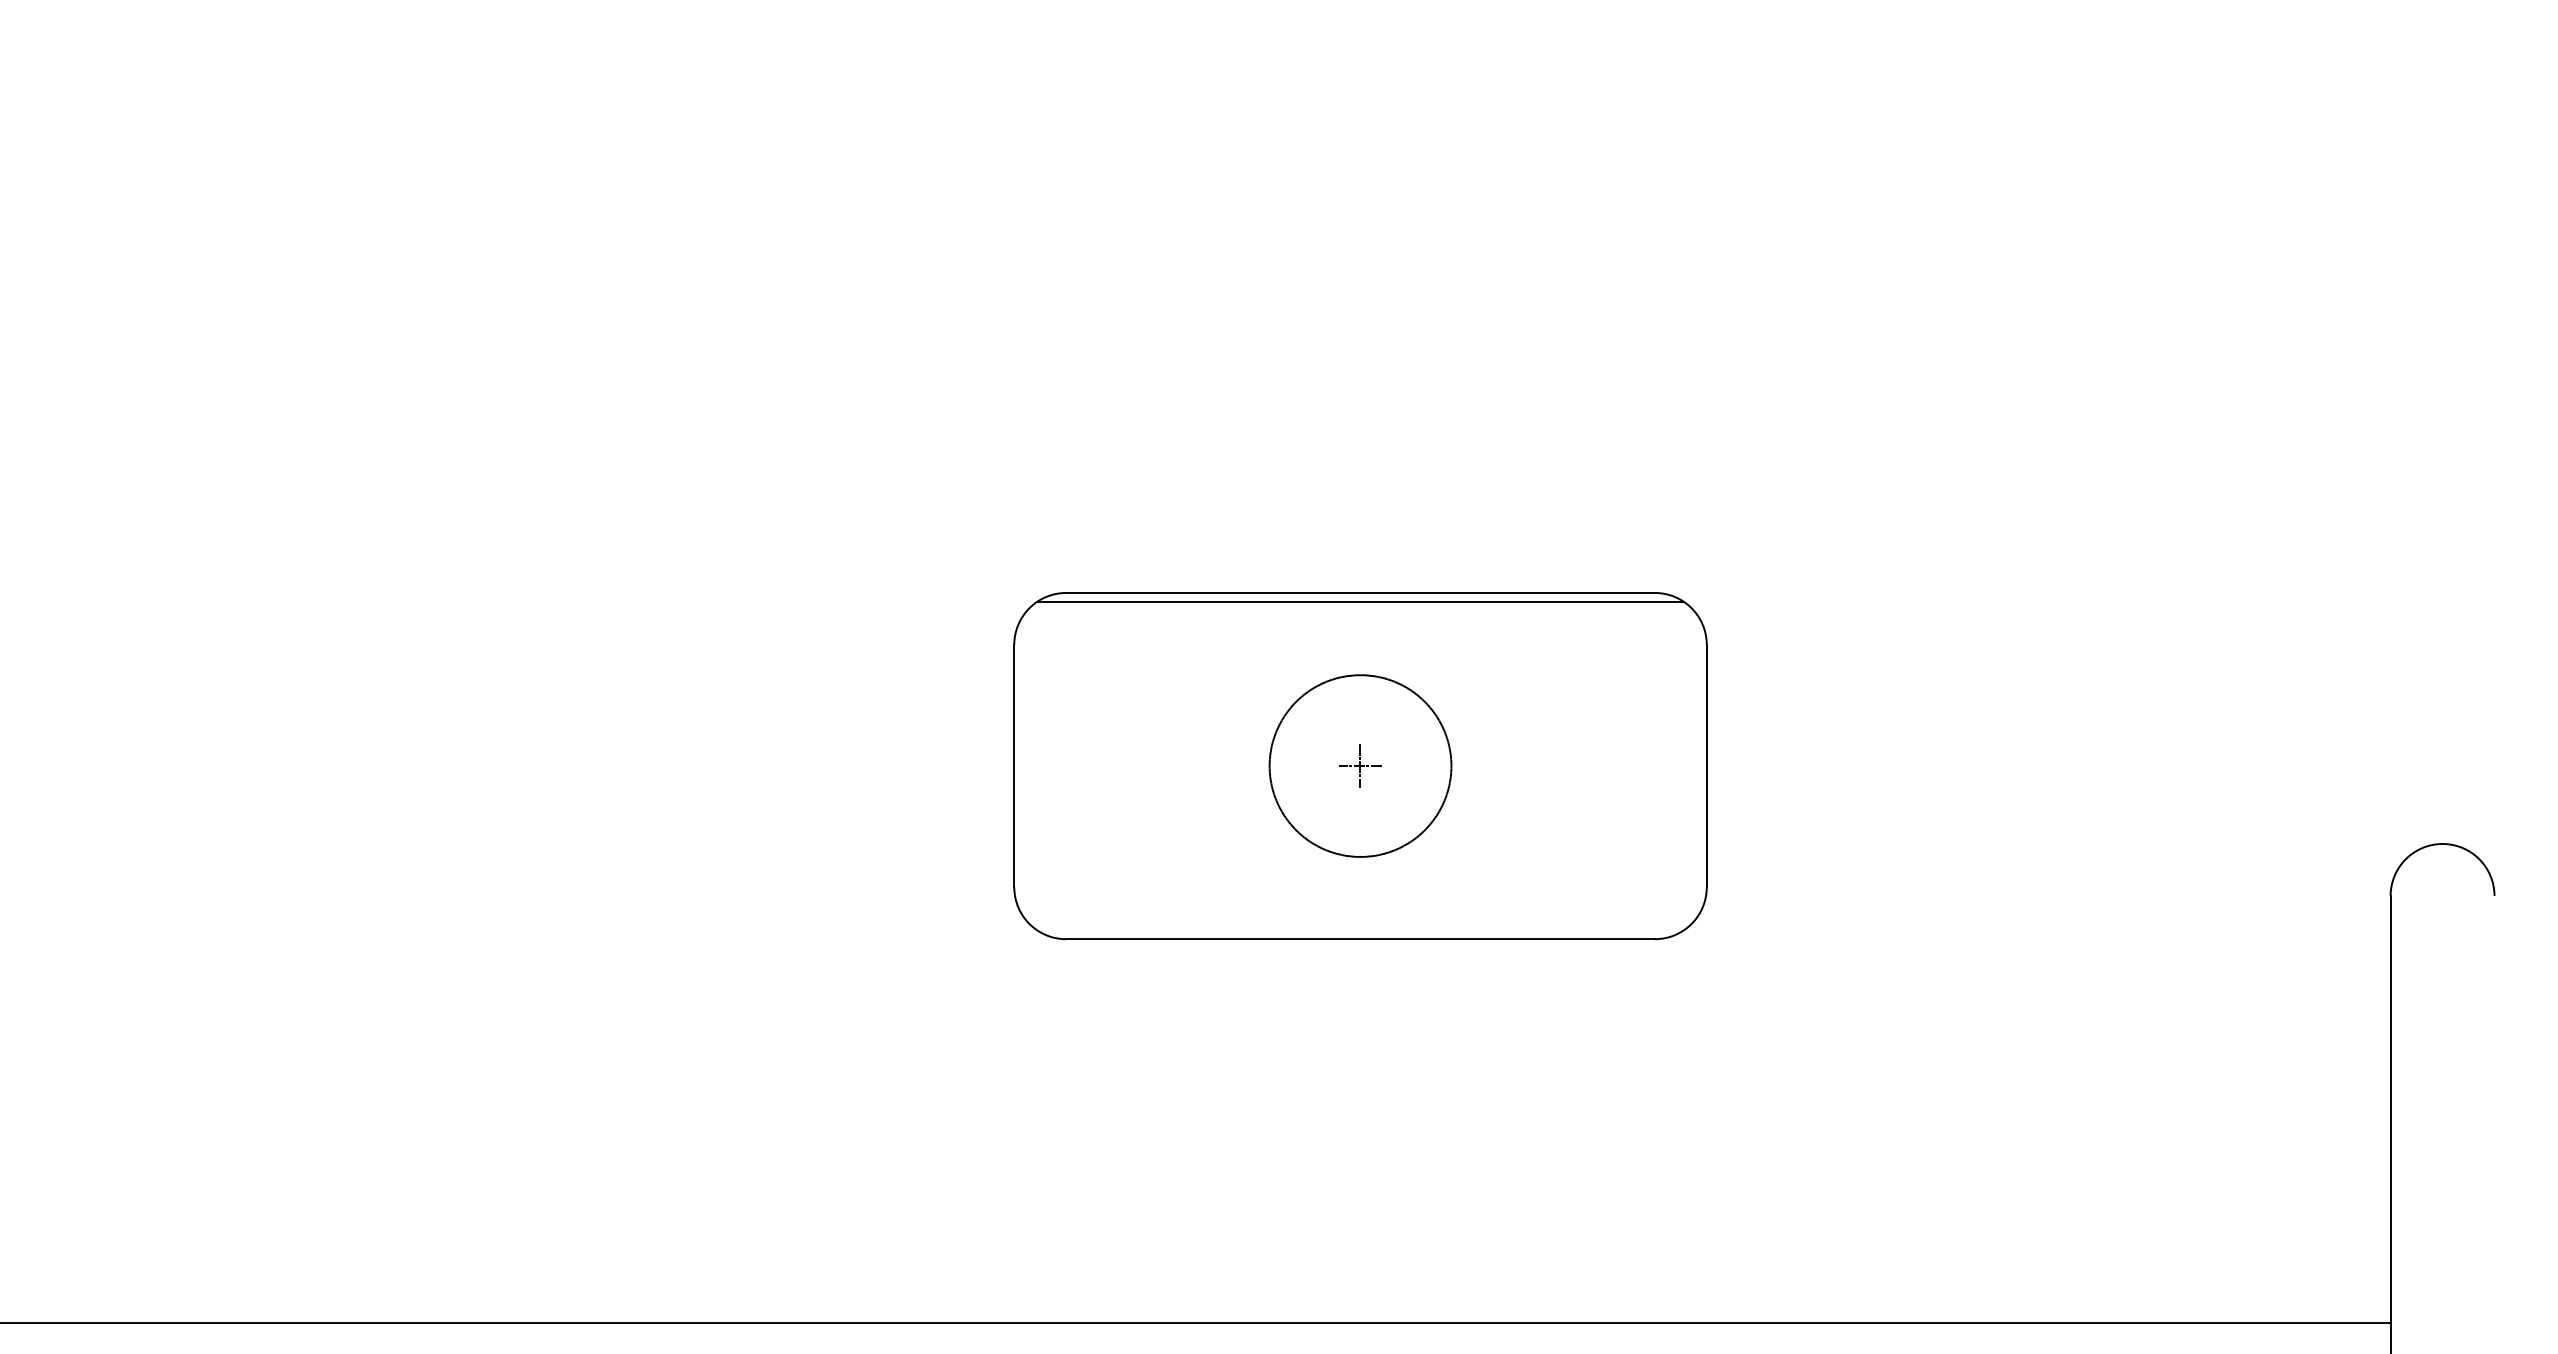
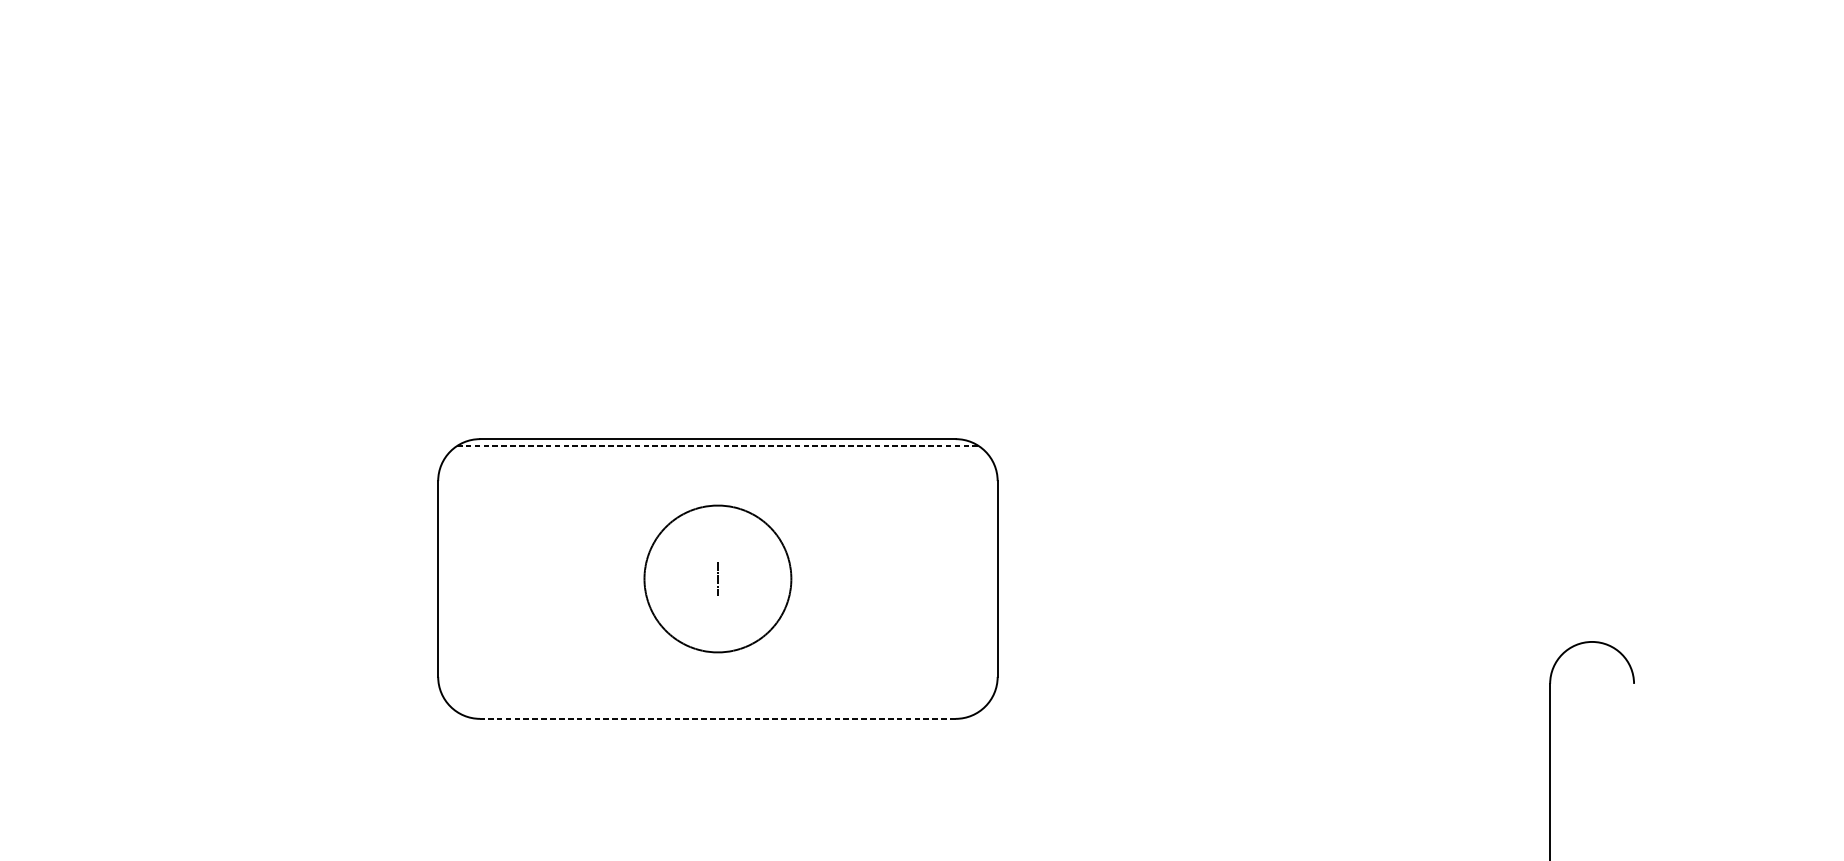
line: (1361, 601) -> (718, 446), solid -> dashed
line: (1360, 766) -> (717, 579), removed
line: (1360, 939) -> (717, 719), solid -> dashed

